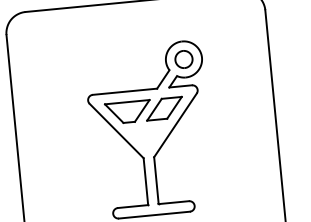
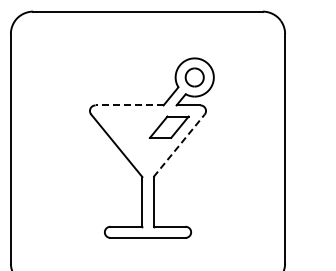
line: (124, 91) -> (129, 105), solid -> dashed
part: (127, 111) -> (130, 126), removed
line: (175, 125) -> (179, 145), solid -> dashed

